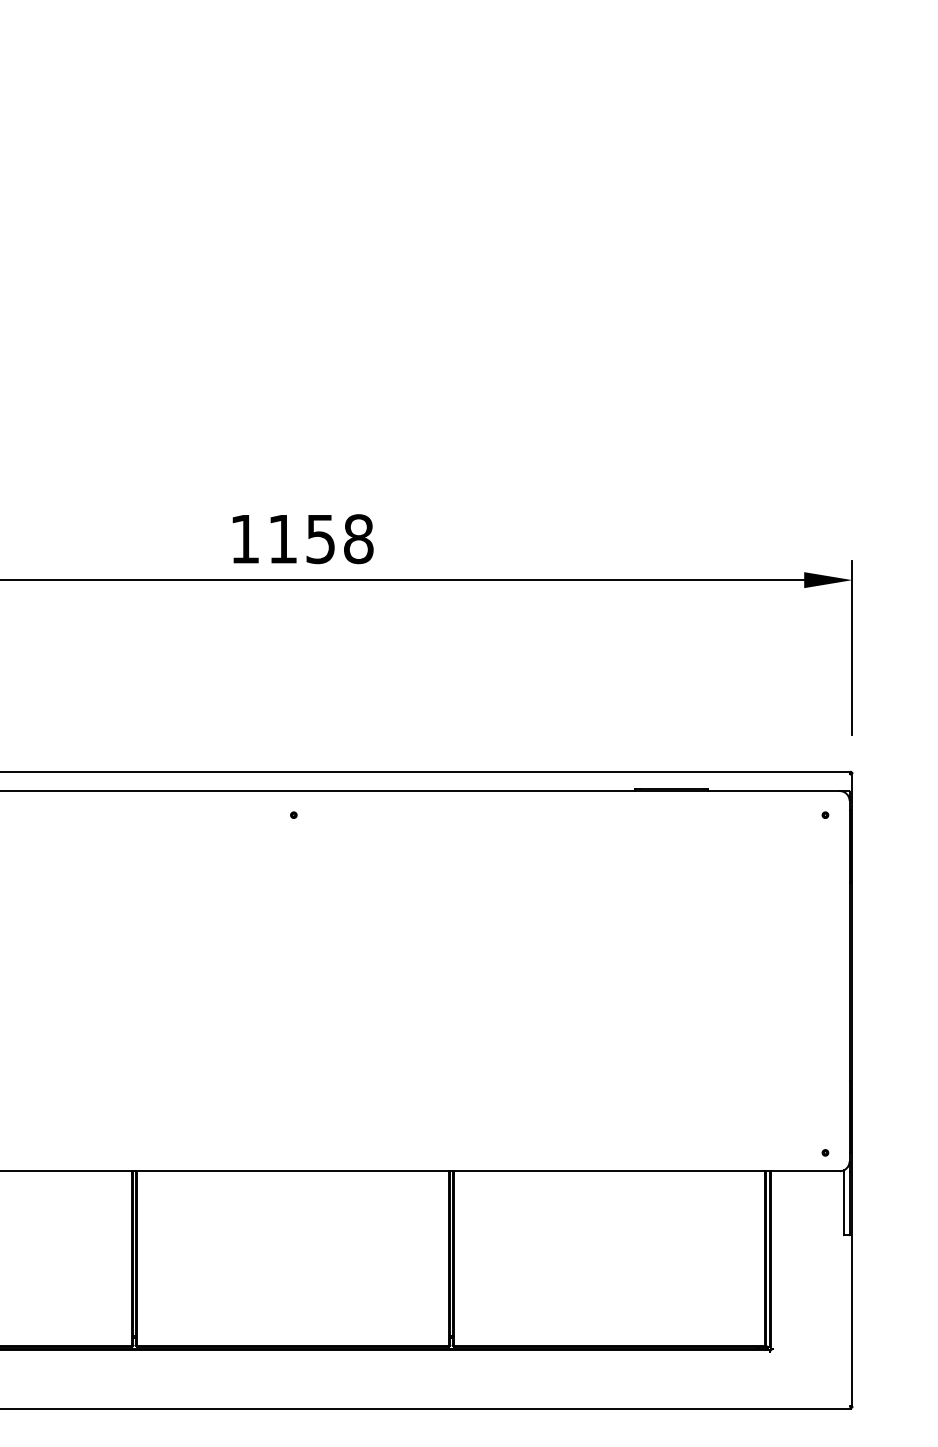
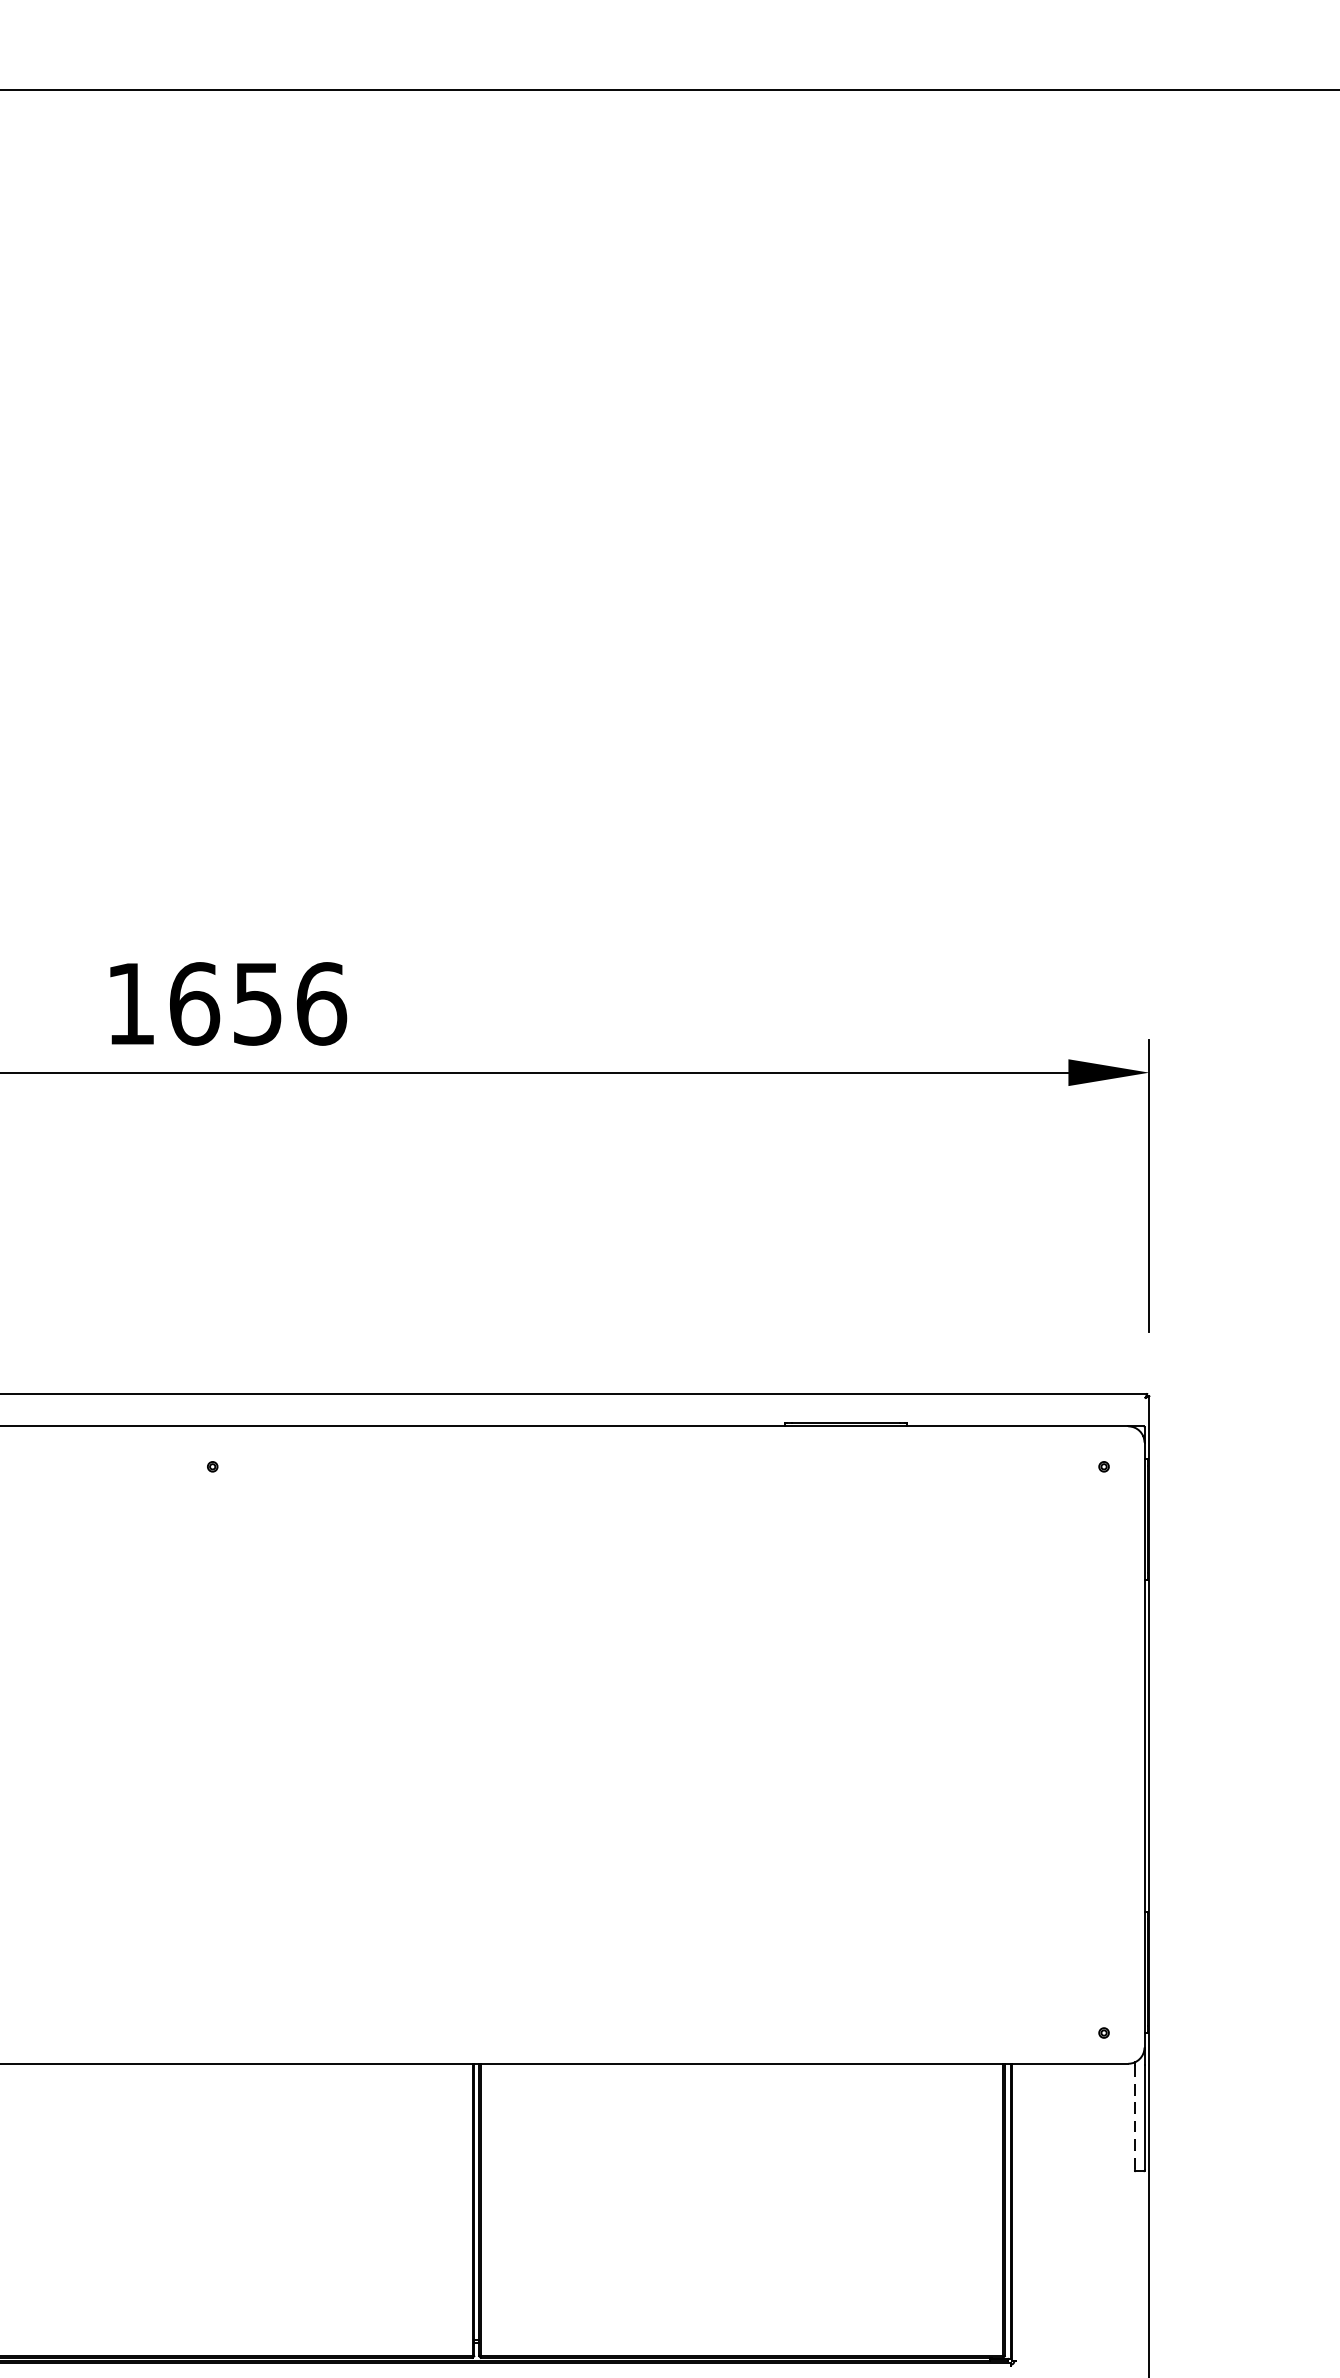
text: (320, 539) -> (257, 1004), 1158 -> 1656
line: (843, 1203) -> (1134, 2117), solid -> dashed

